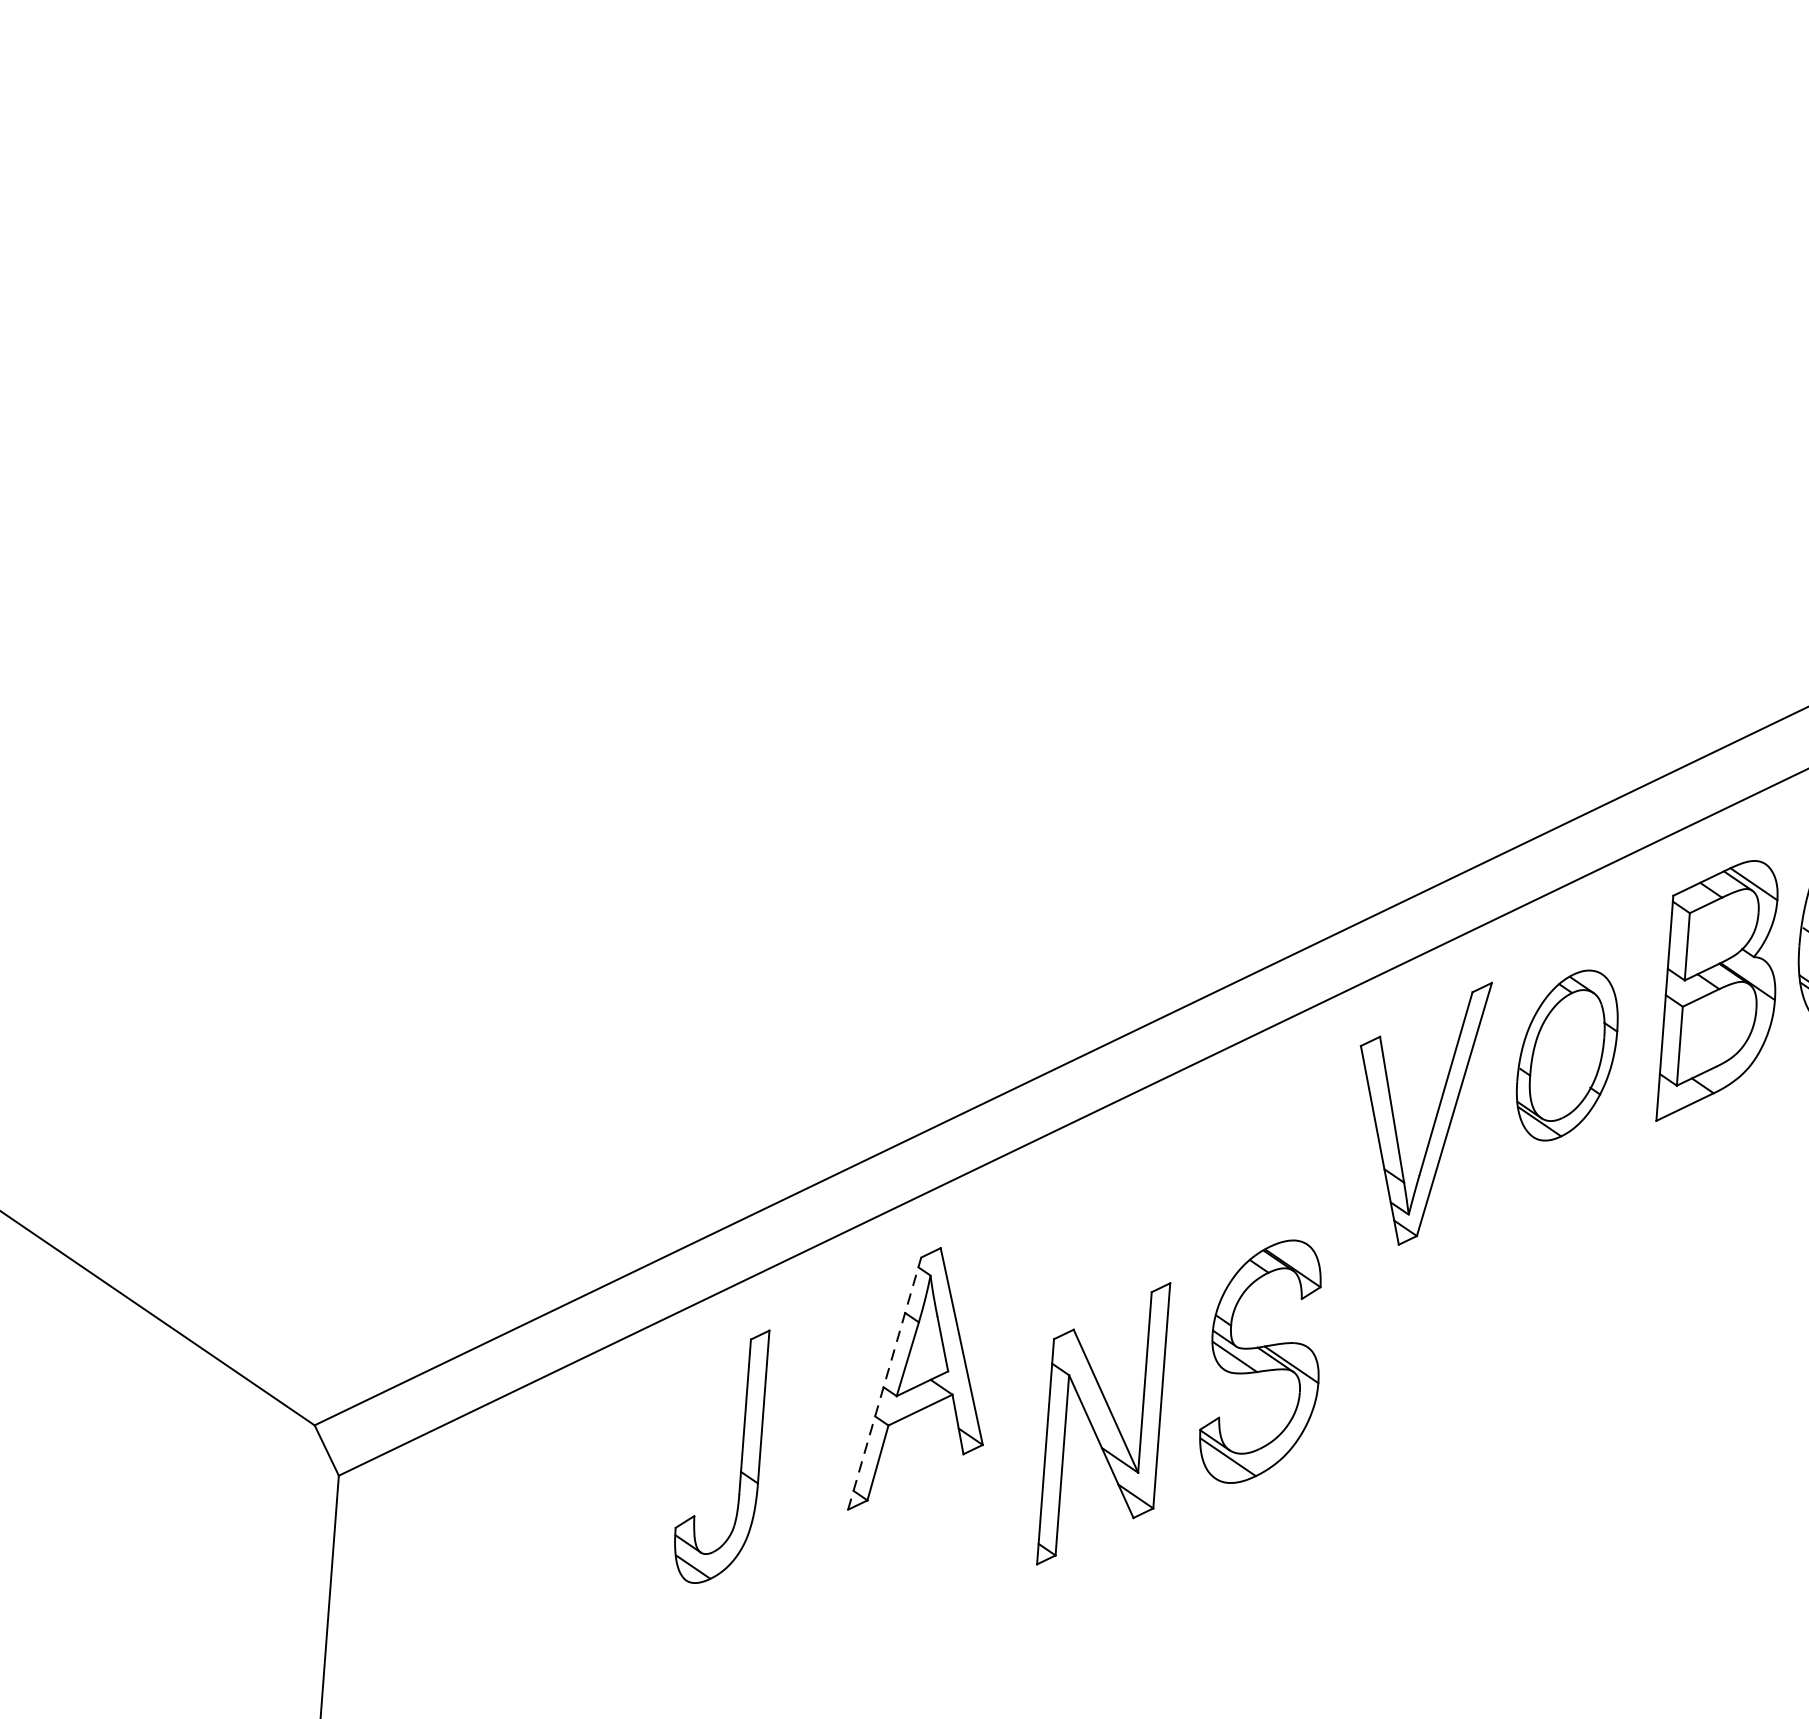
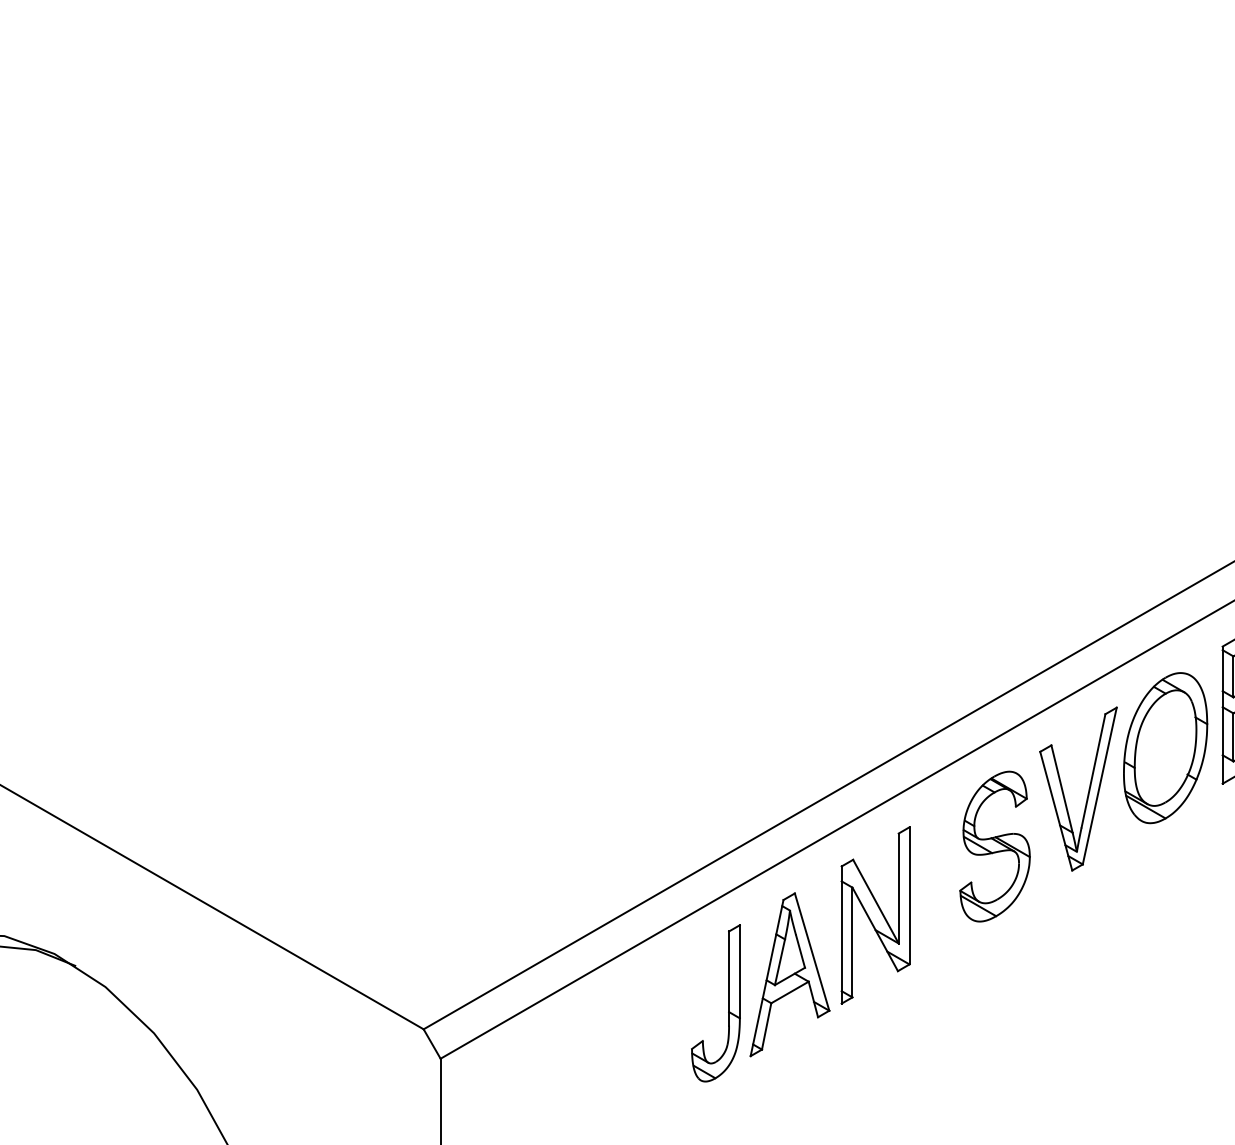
part: (1566, 1055) -> (1165, 748), size x1.43
part: (1261, 1361) -> (994, 846), moved
line: (885, 1384) -> (767, 978), dashed -> solid
part: (1103, 1423) -> (875, 915), moved
part: (741, 1457) -> (728, 1003), moved

